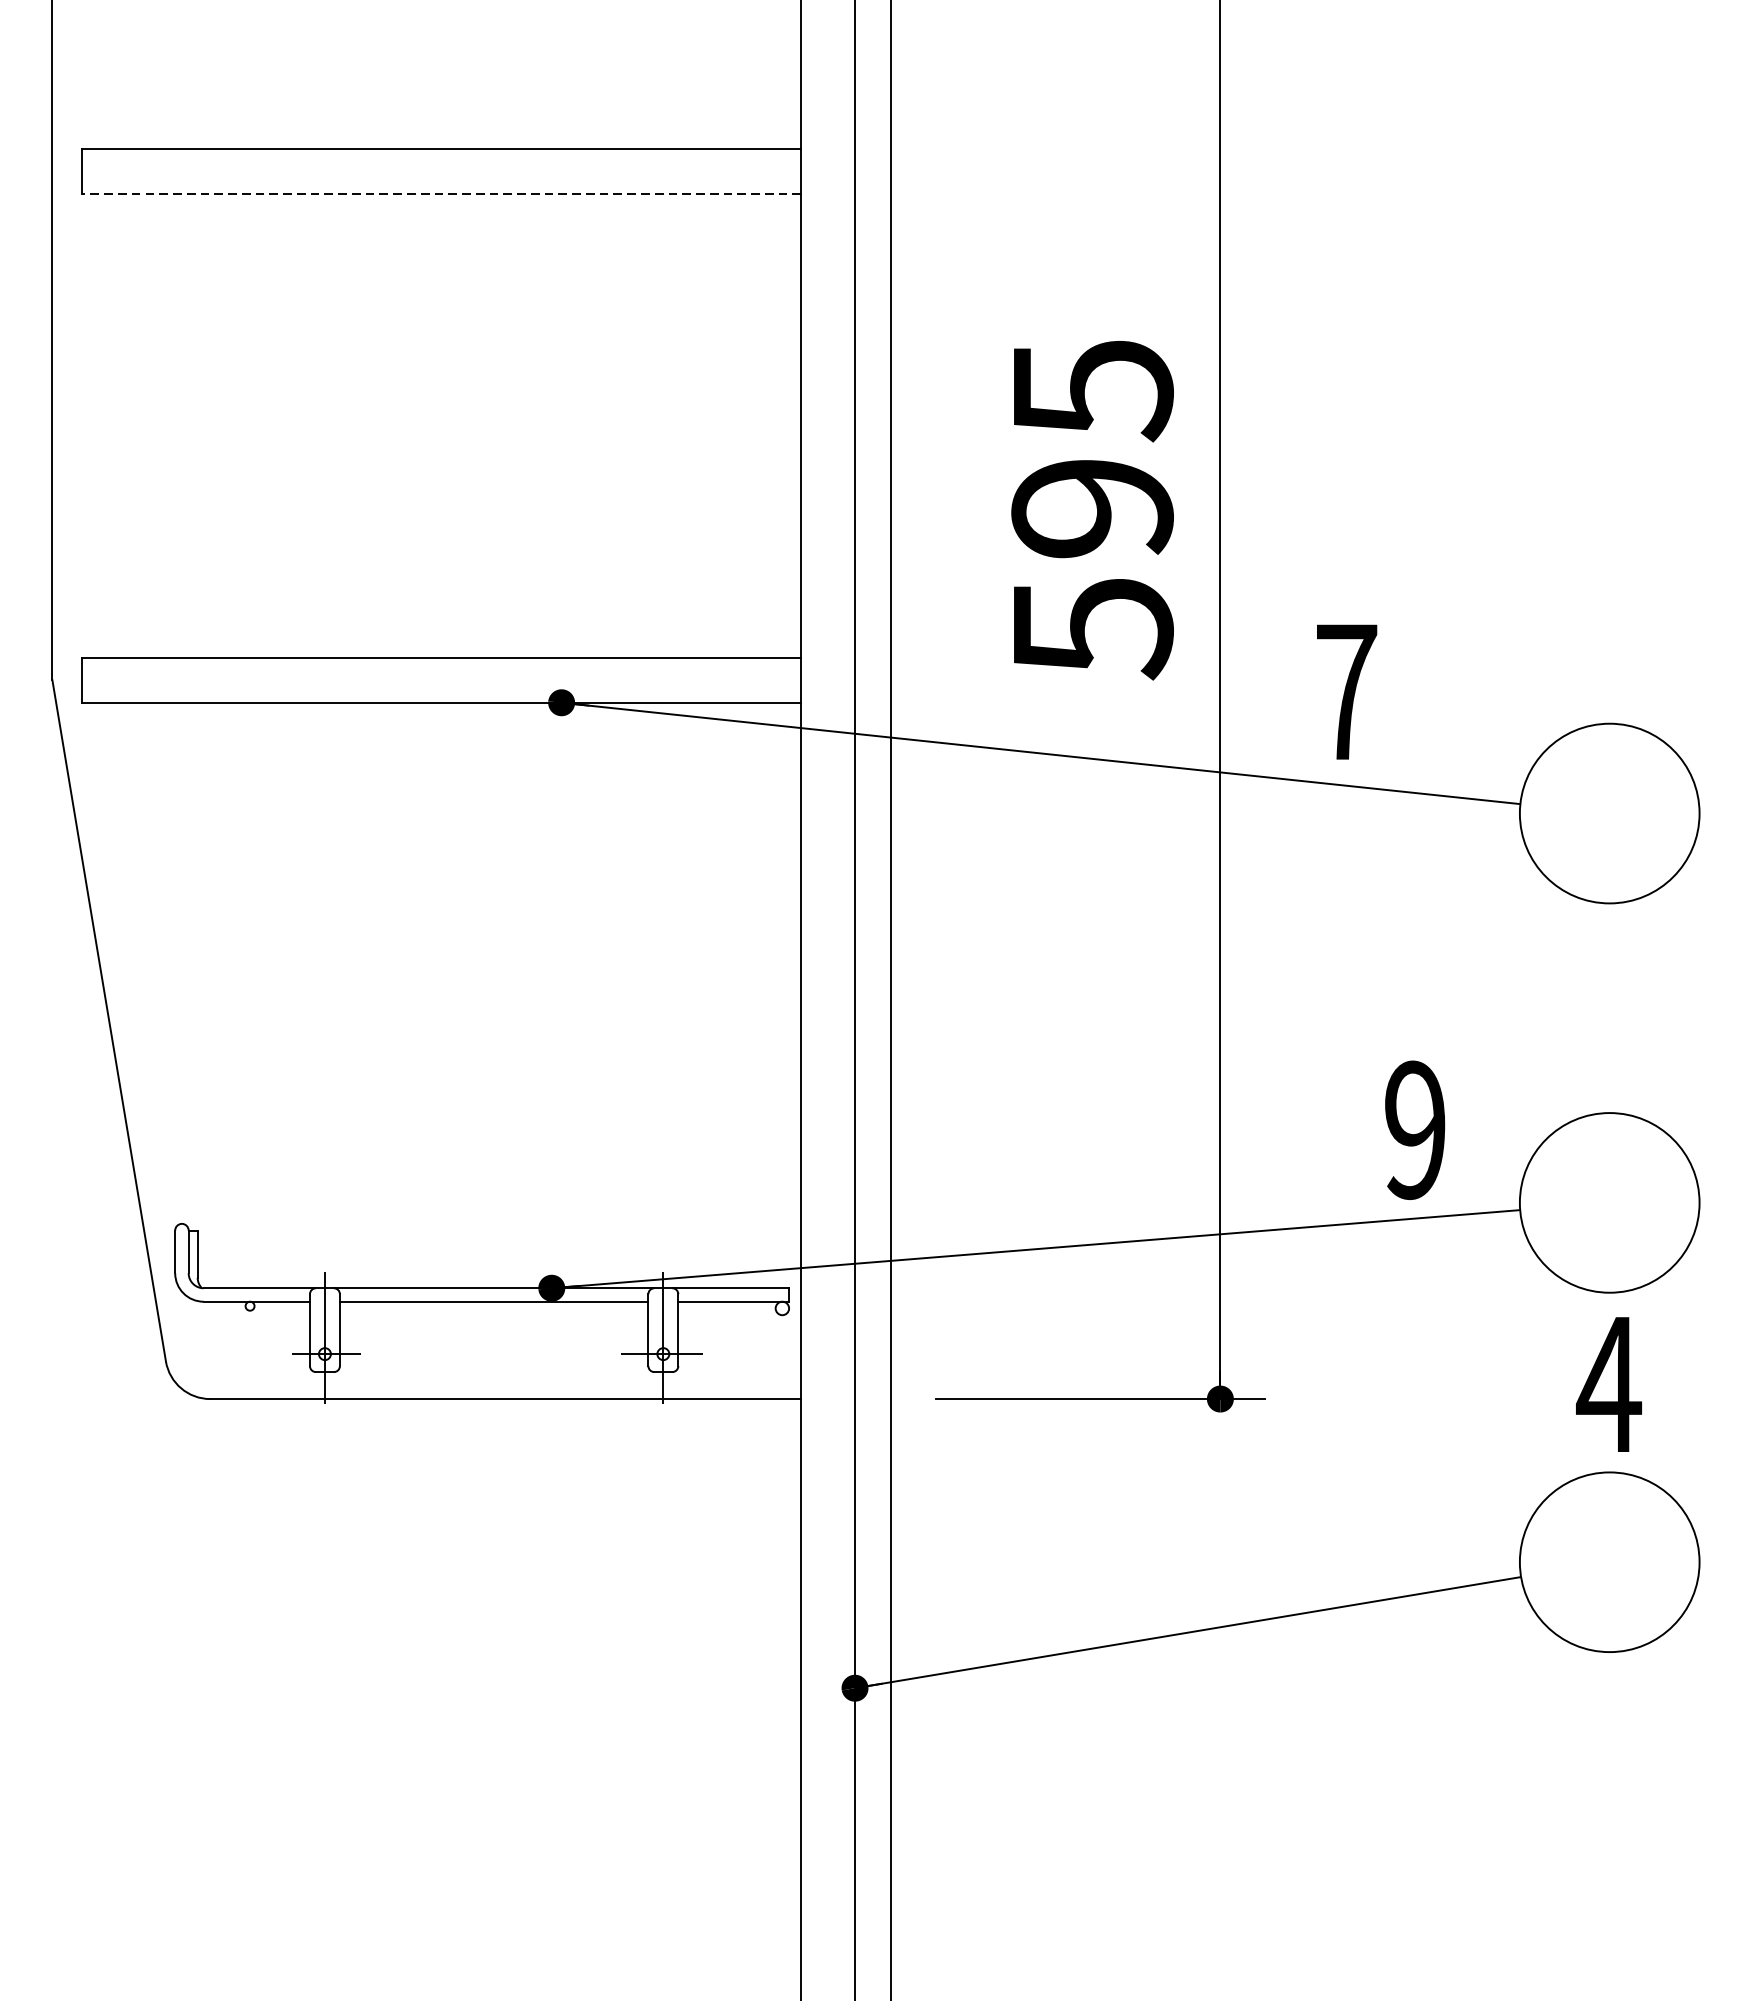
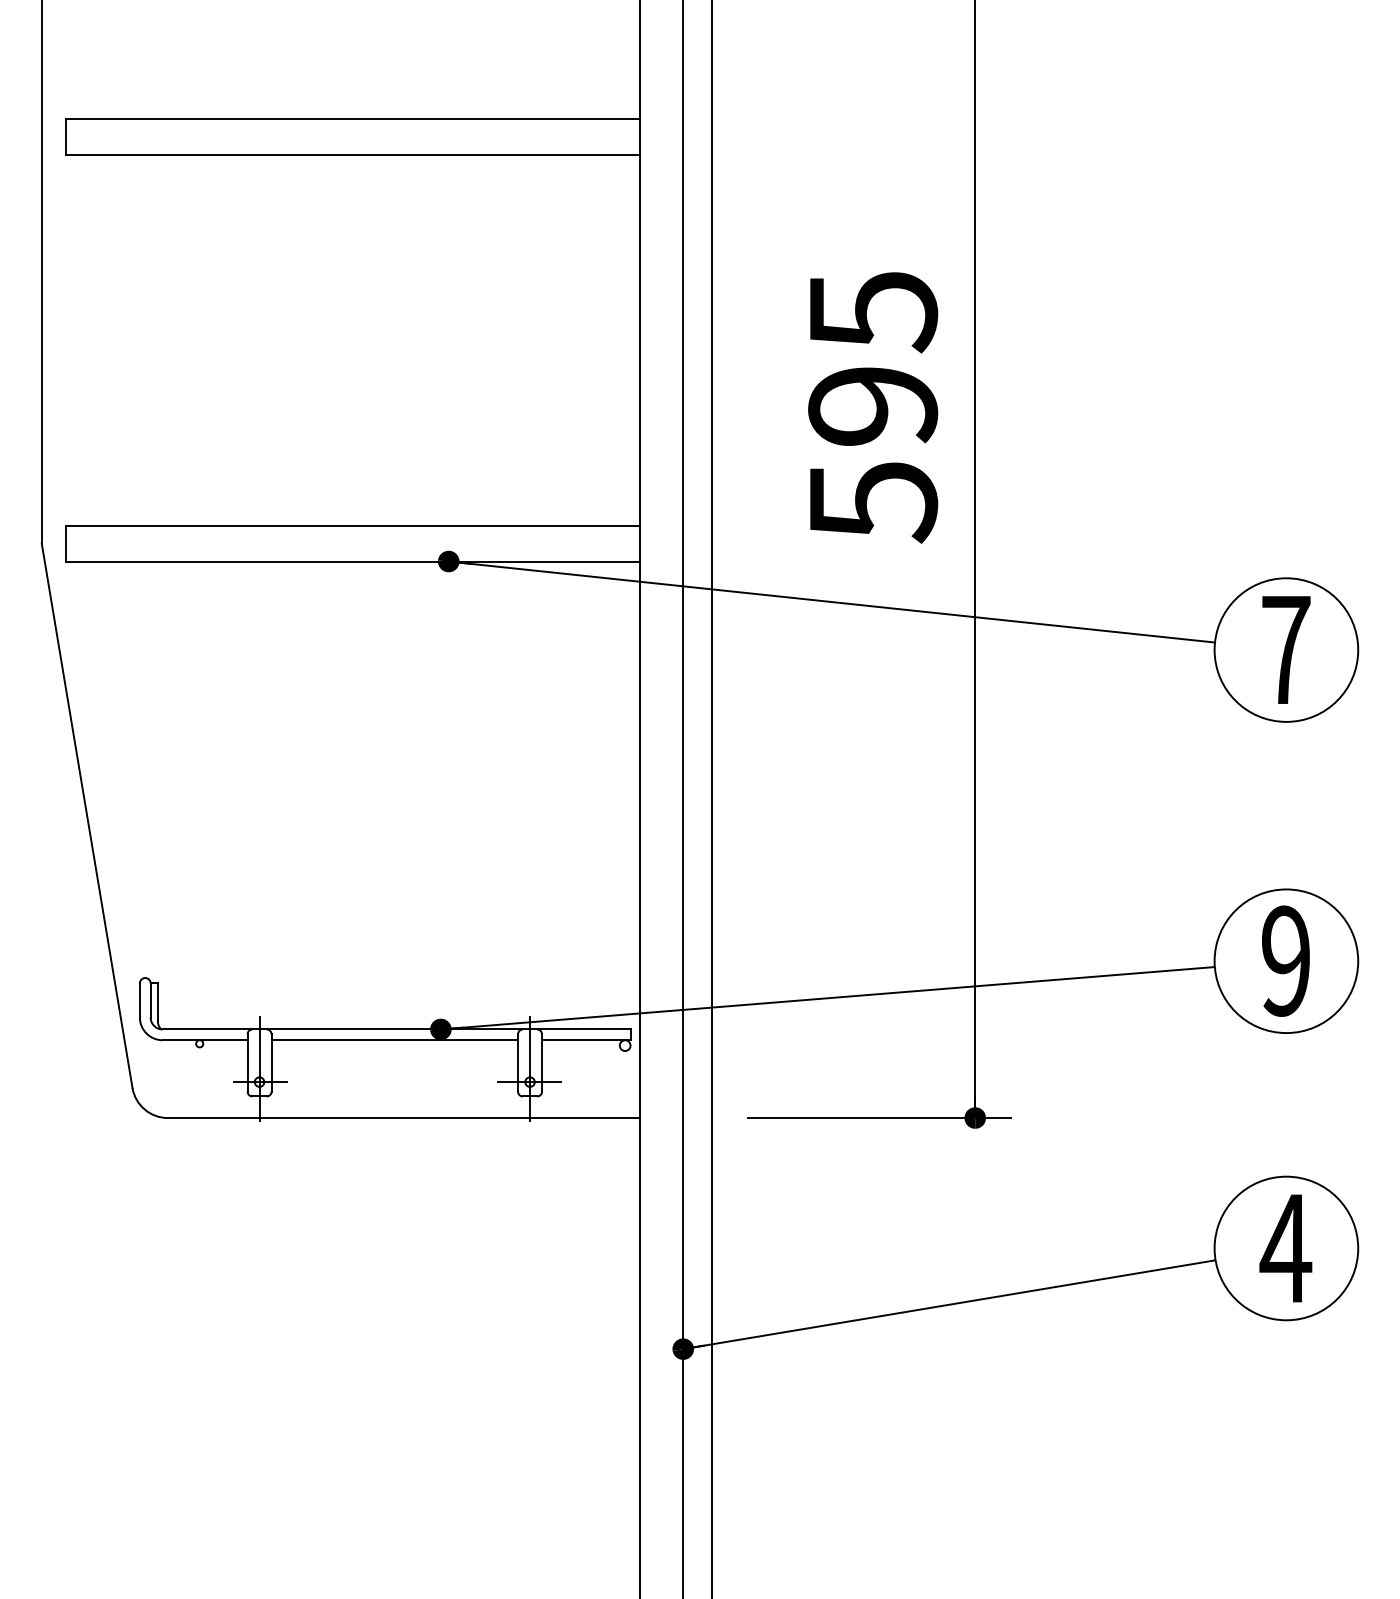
line: (441, 193) -> (352, 154), dashed -> solid
text: (1347, 691) -> (1286, 649), moved
text: (1414, 1129) -> (1285, 960), moved
text: (1608, 1384) -> (1285, 1248), moved

